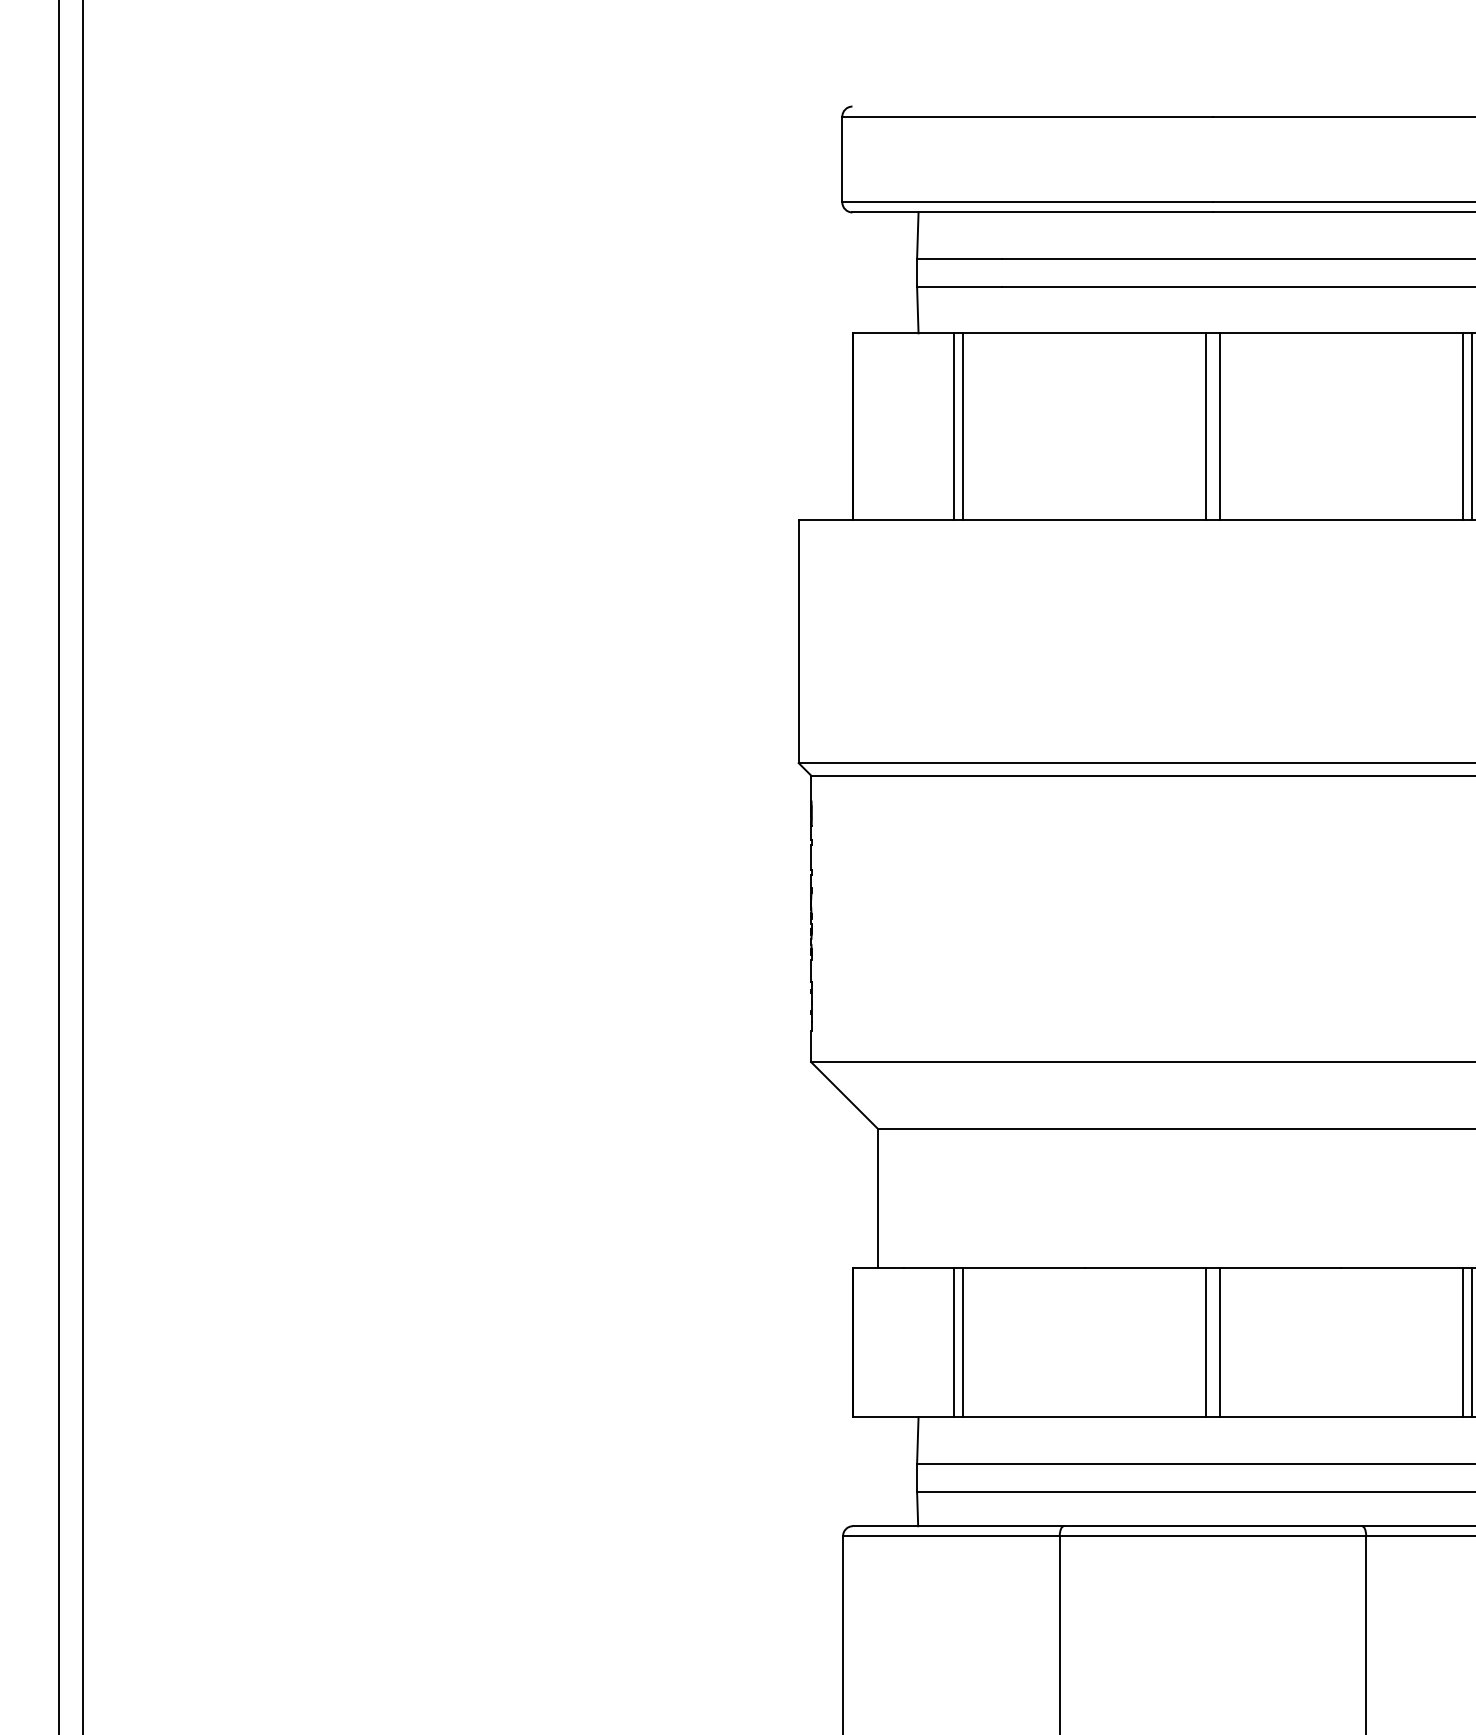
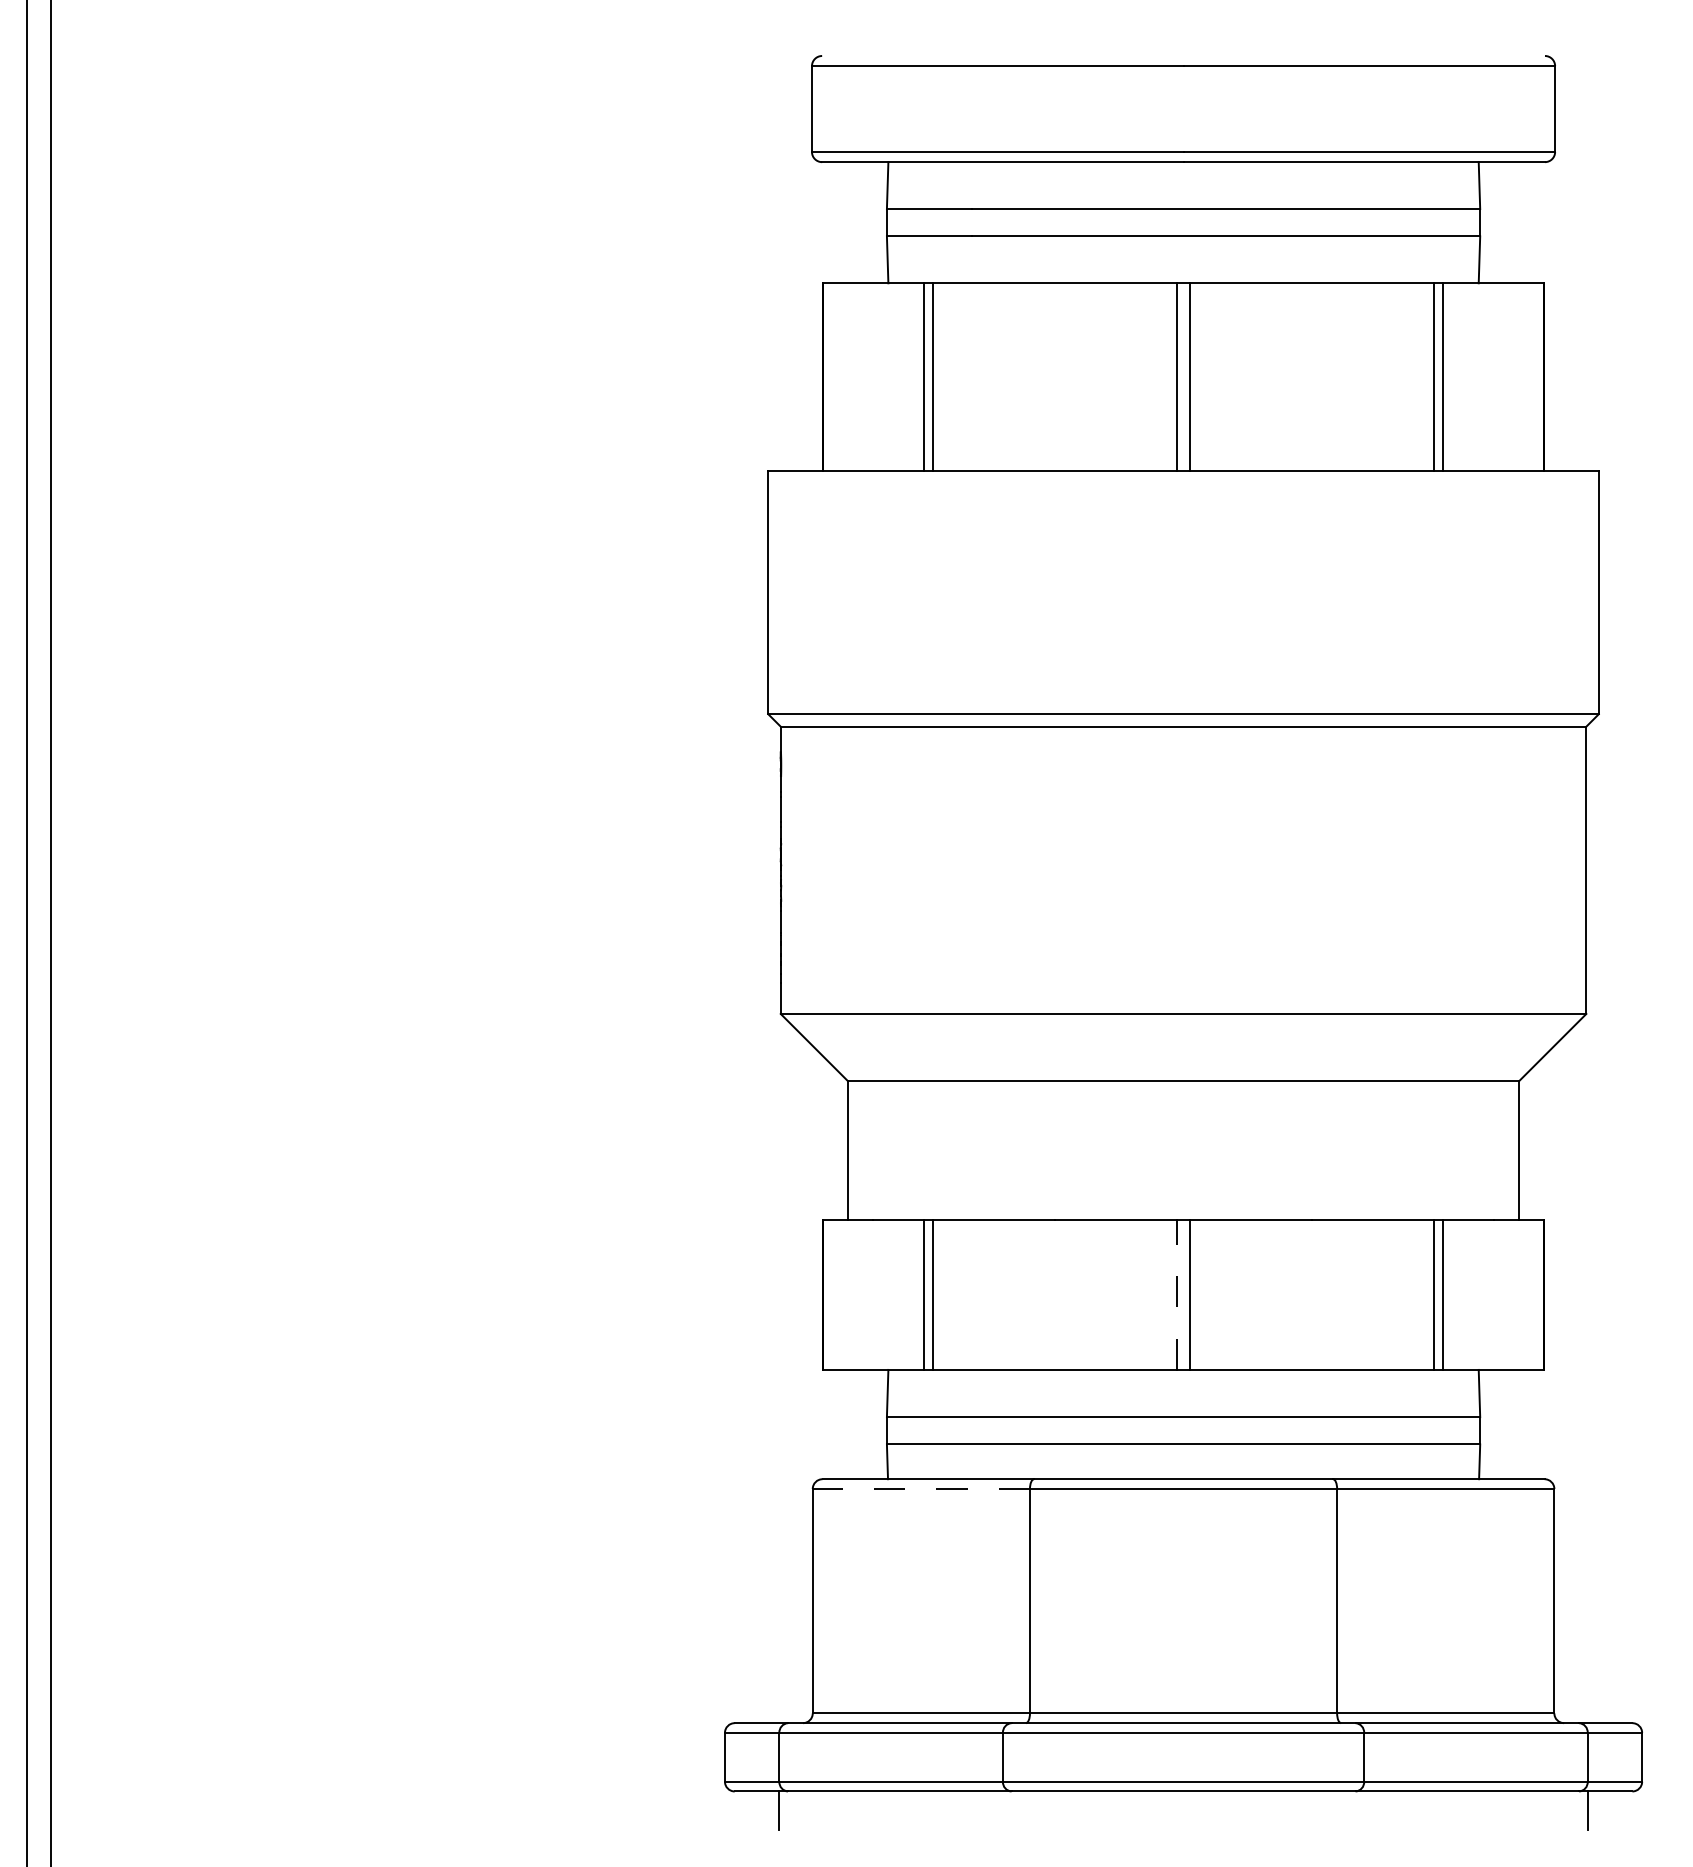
line: (1205, 1341) -> (1176, 1294), solid -> dashed
line: (951, 1535) -> (921, 1488), solid -> dashed

